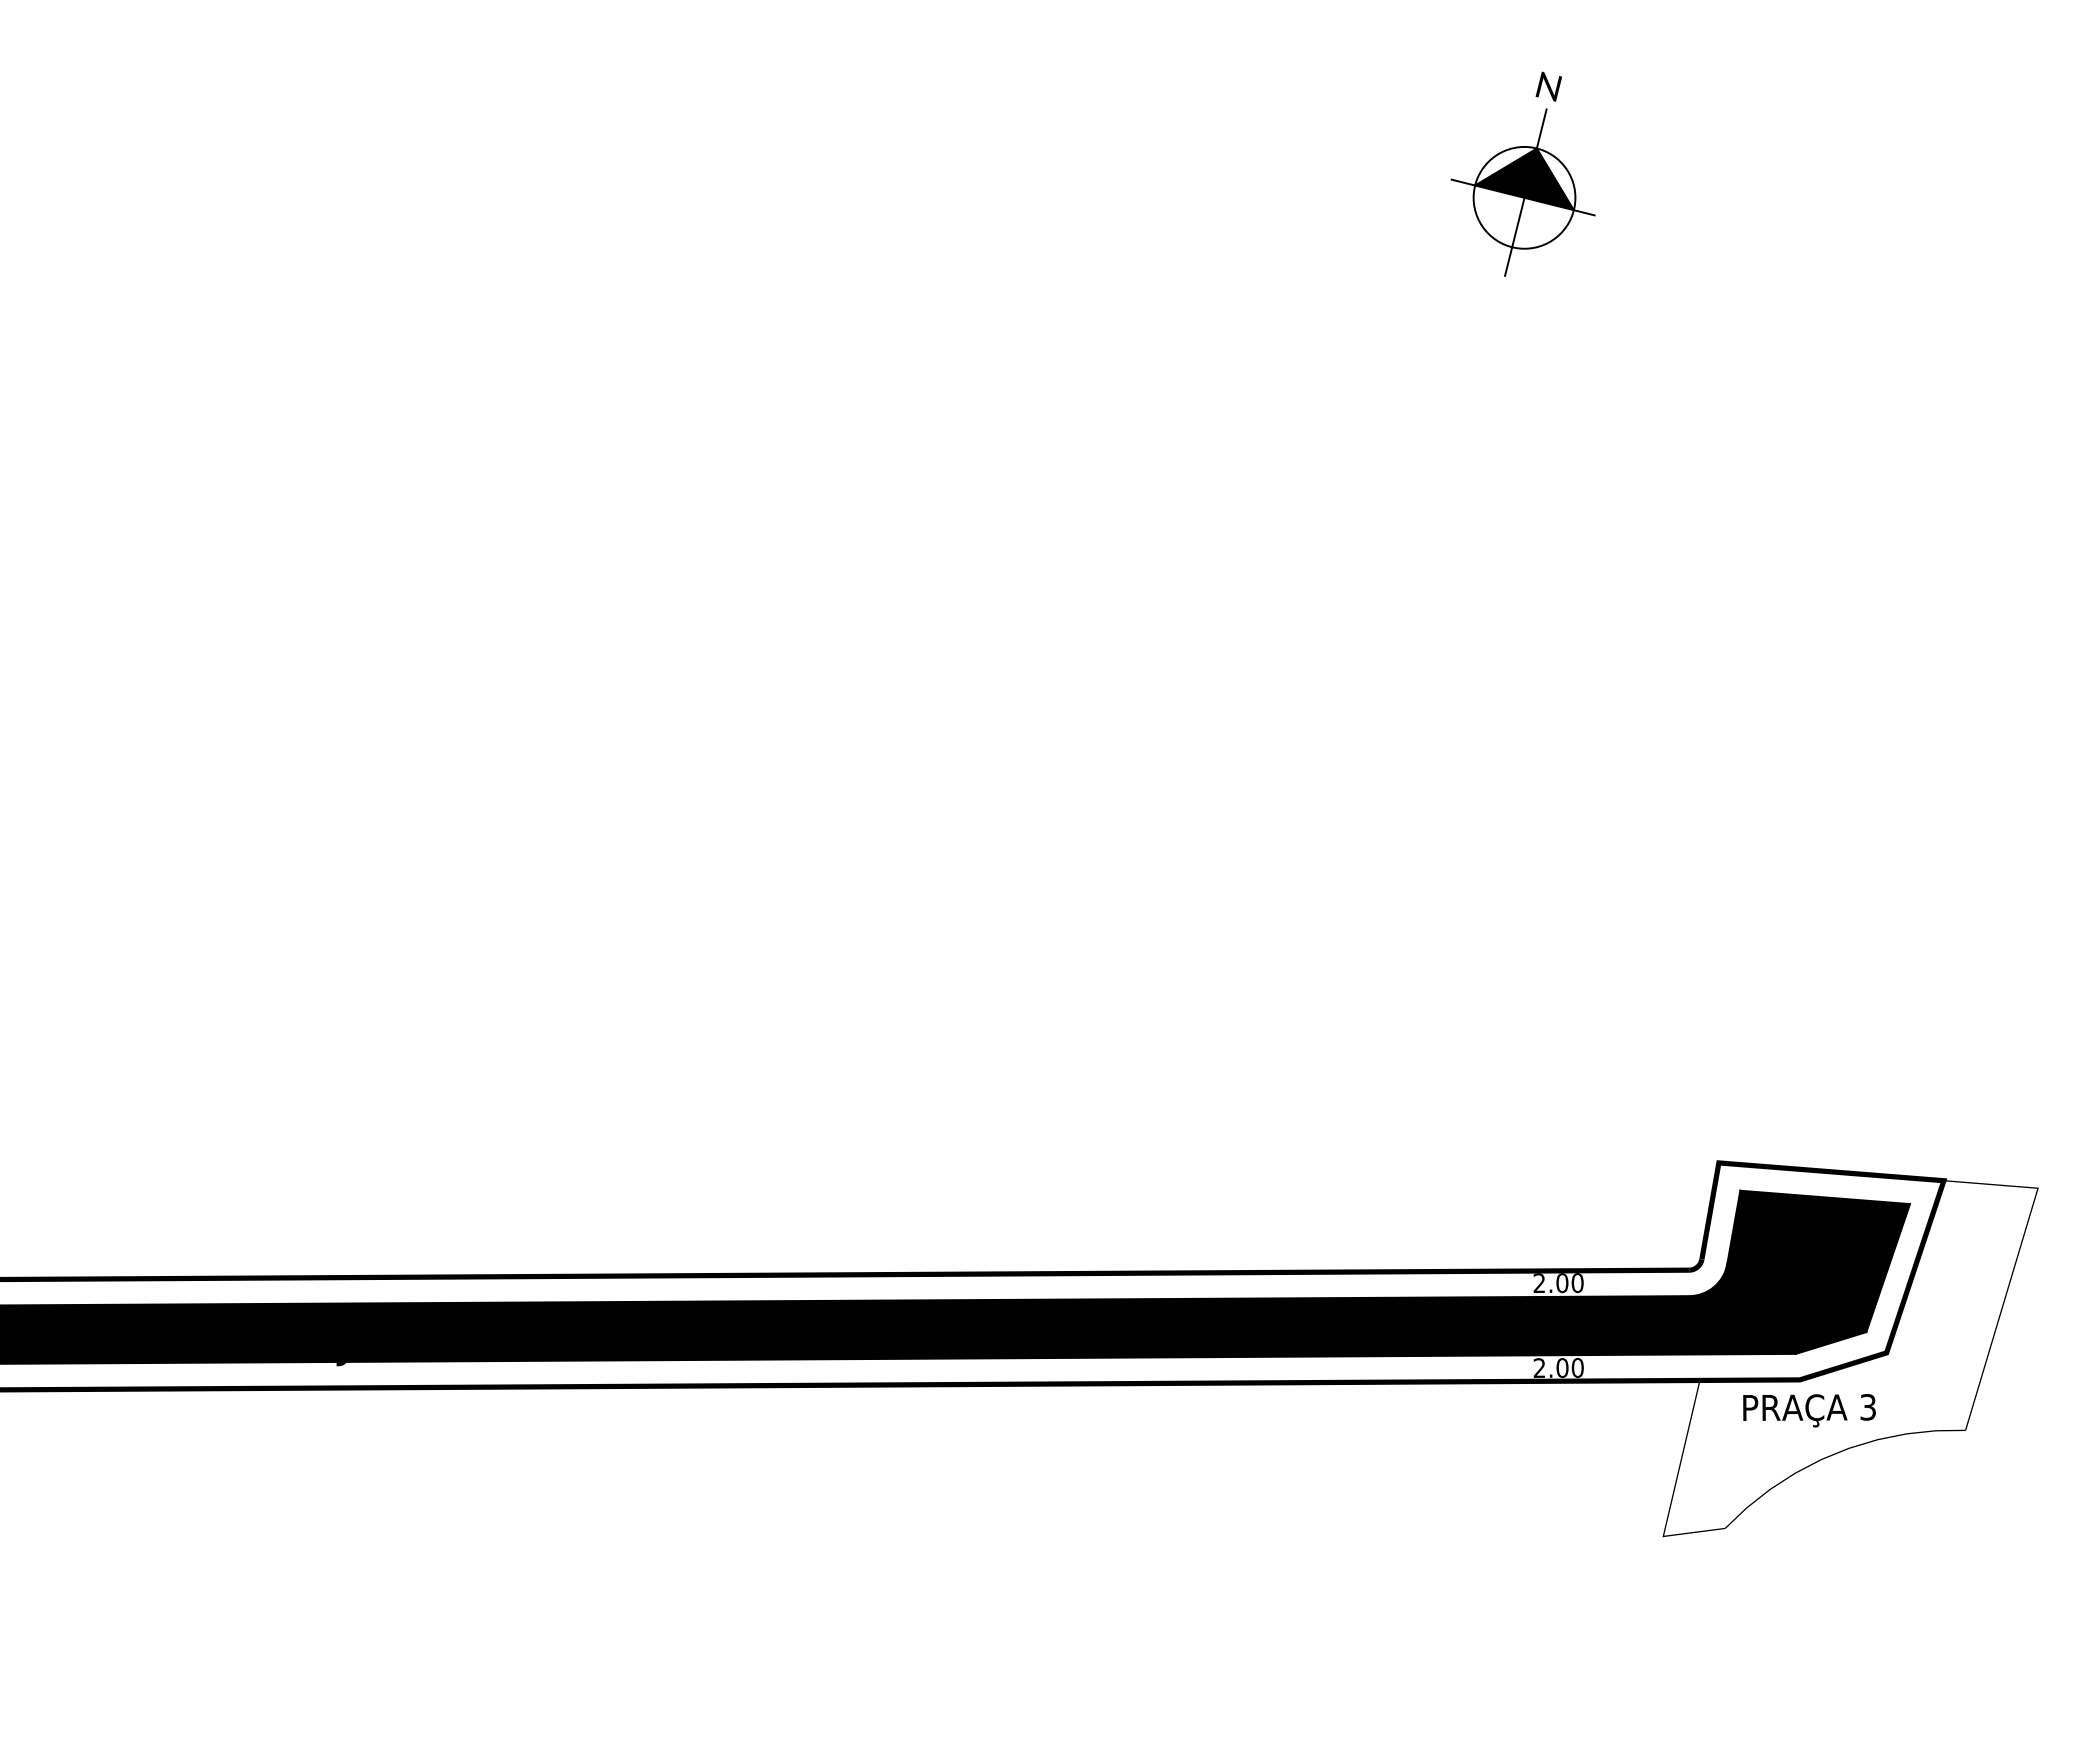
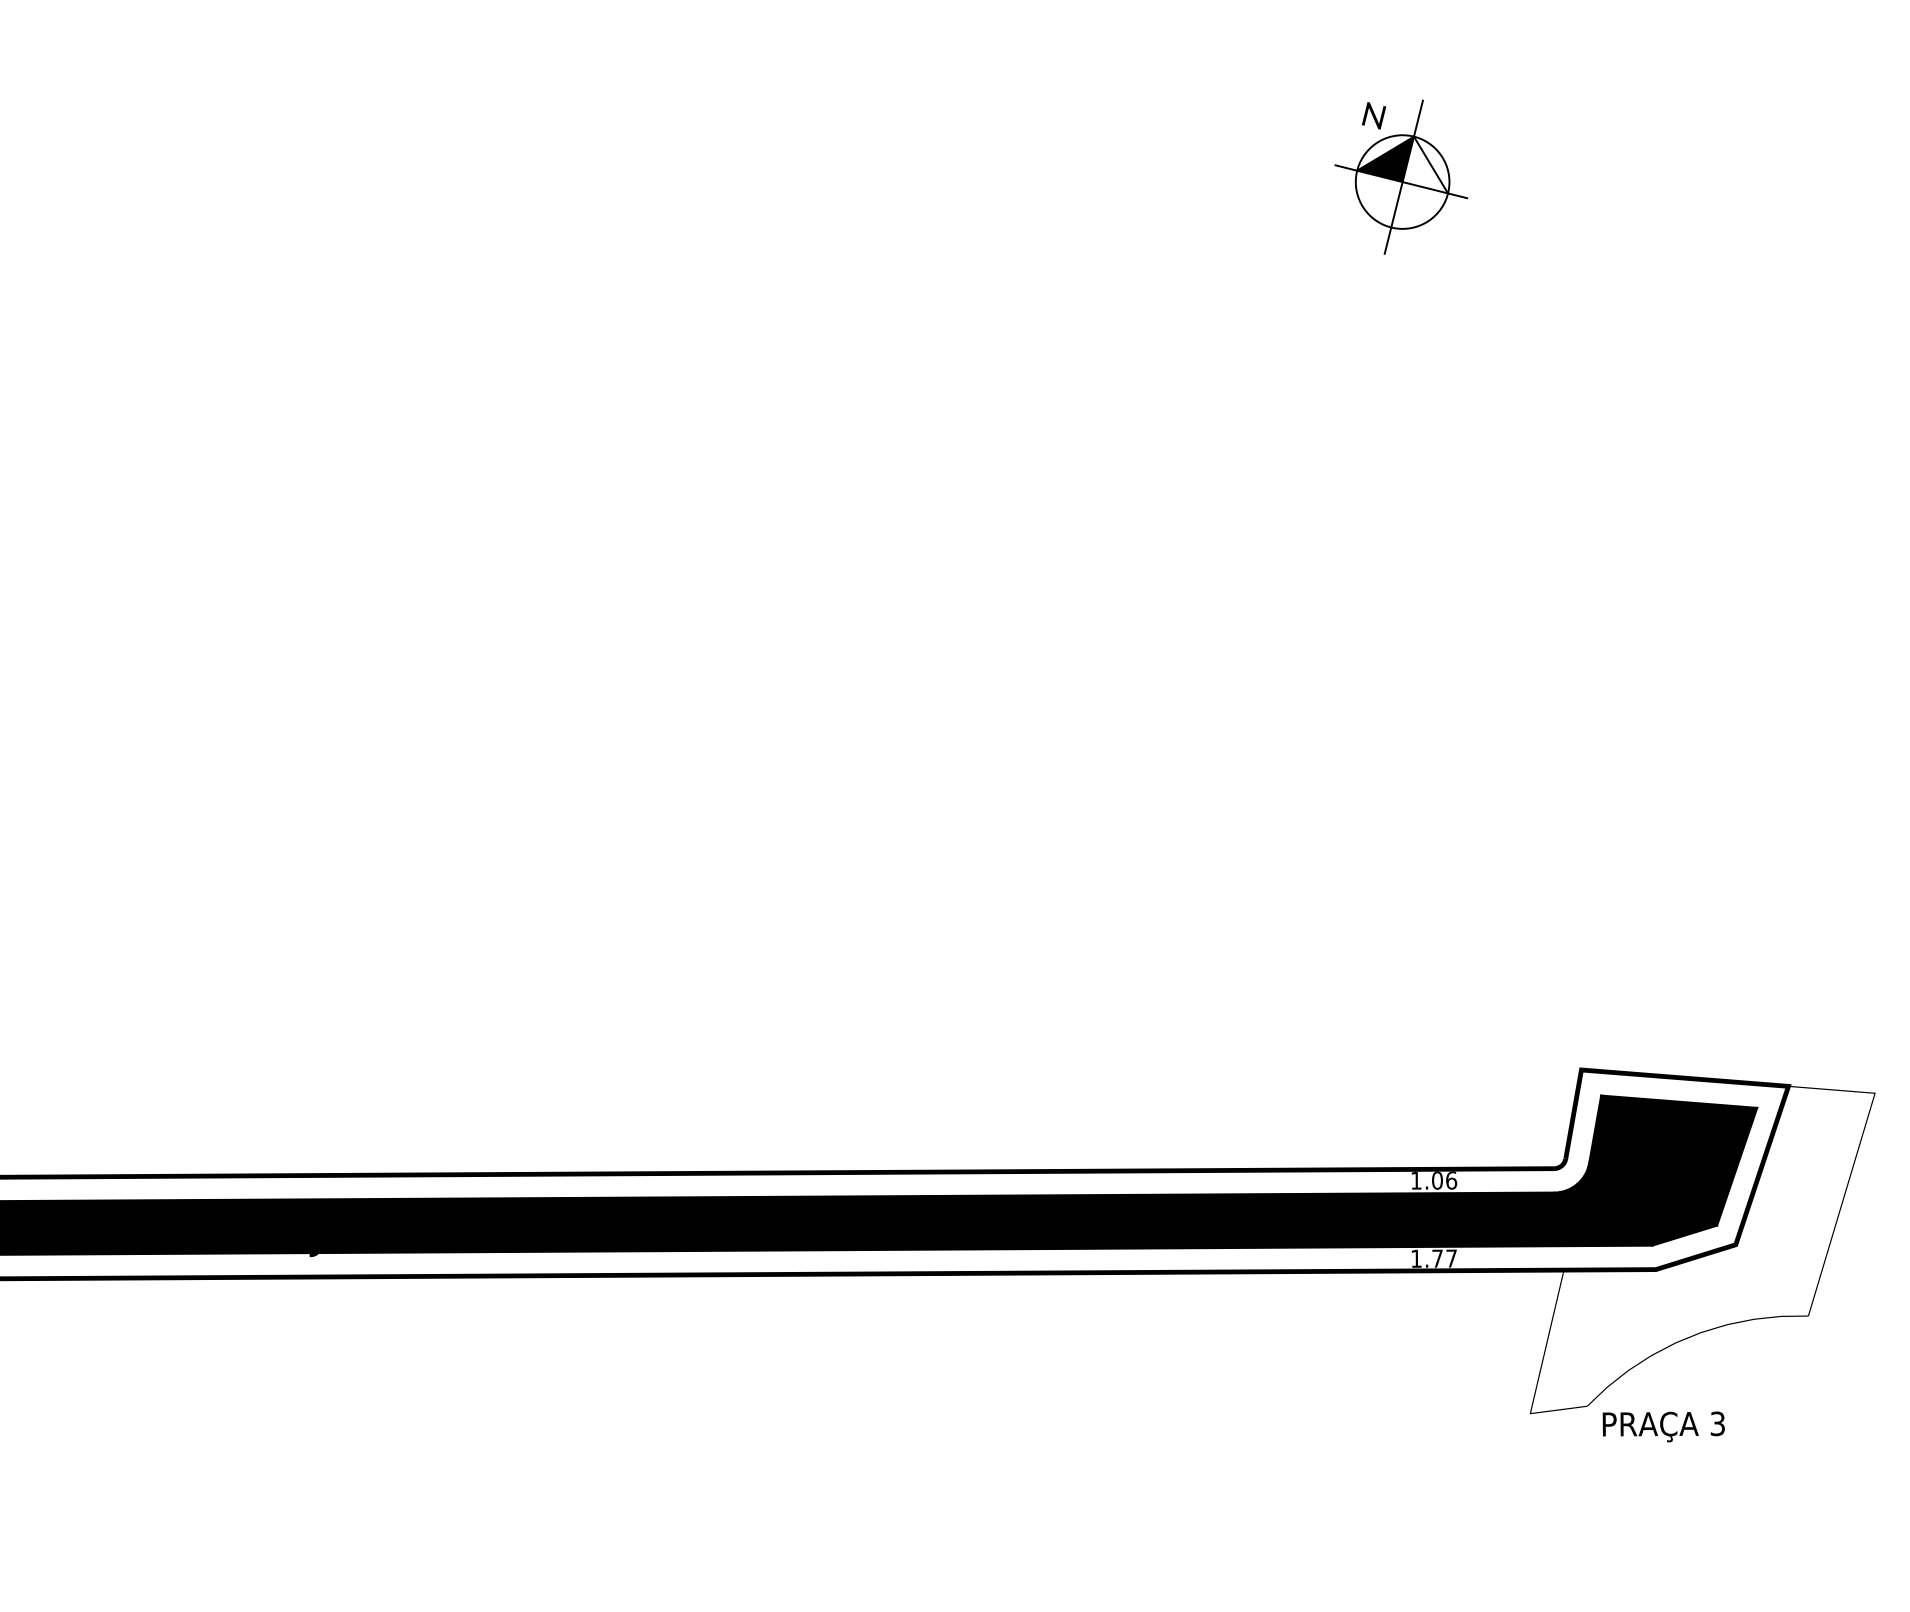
text: (1549, 86) -> (1374, 115), moved
fill: (1549, 178) -> (1425, 164), removed
text: (1559, 1283) -> (1434, 1180), 2.00 -> 1.06
text: (1559, 1367) -> (1434, 1258), 2.00 -> 1.77
text: (1809, 1410) -> (1663, 1426), moved

